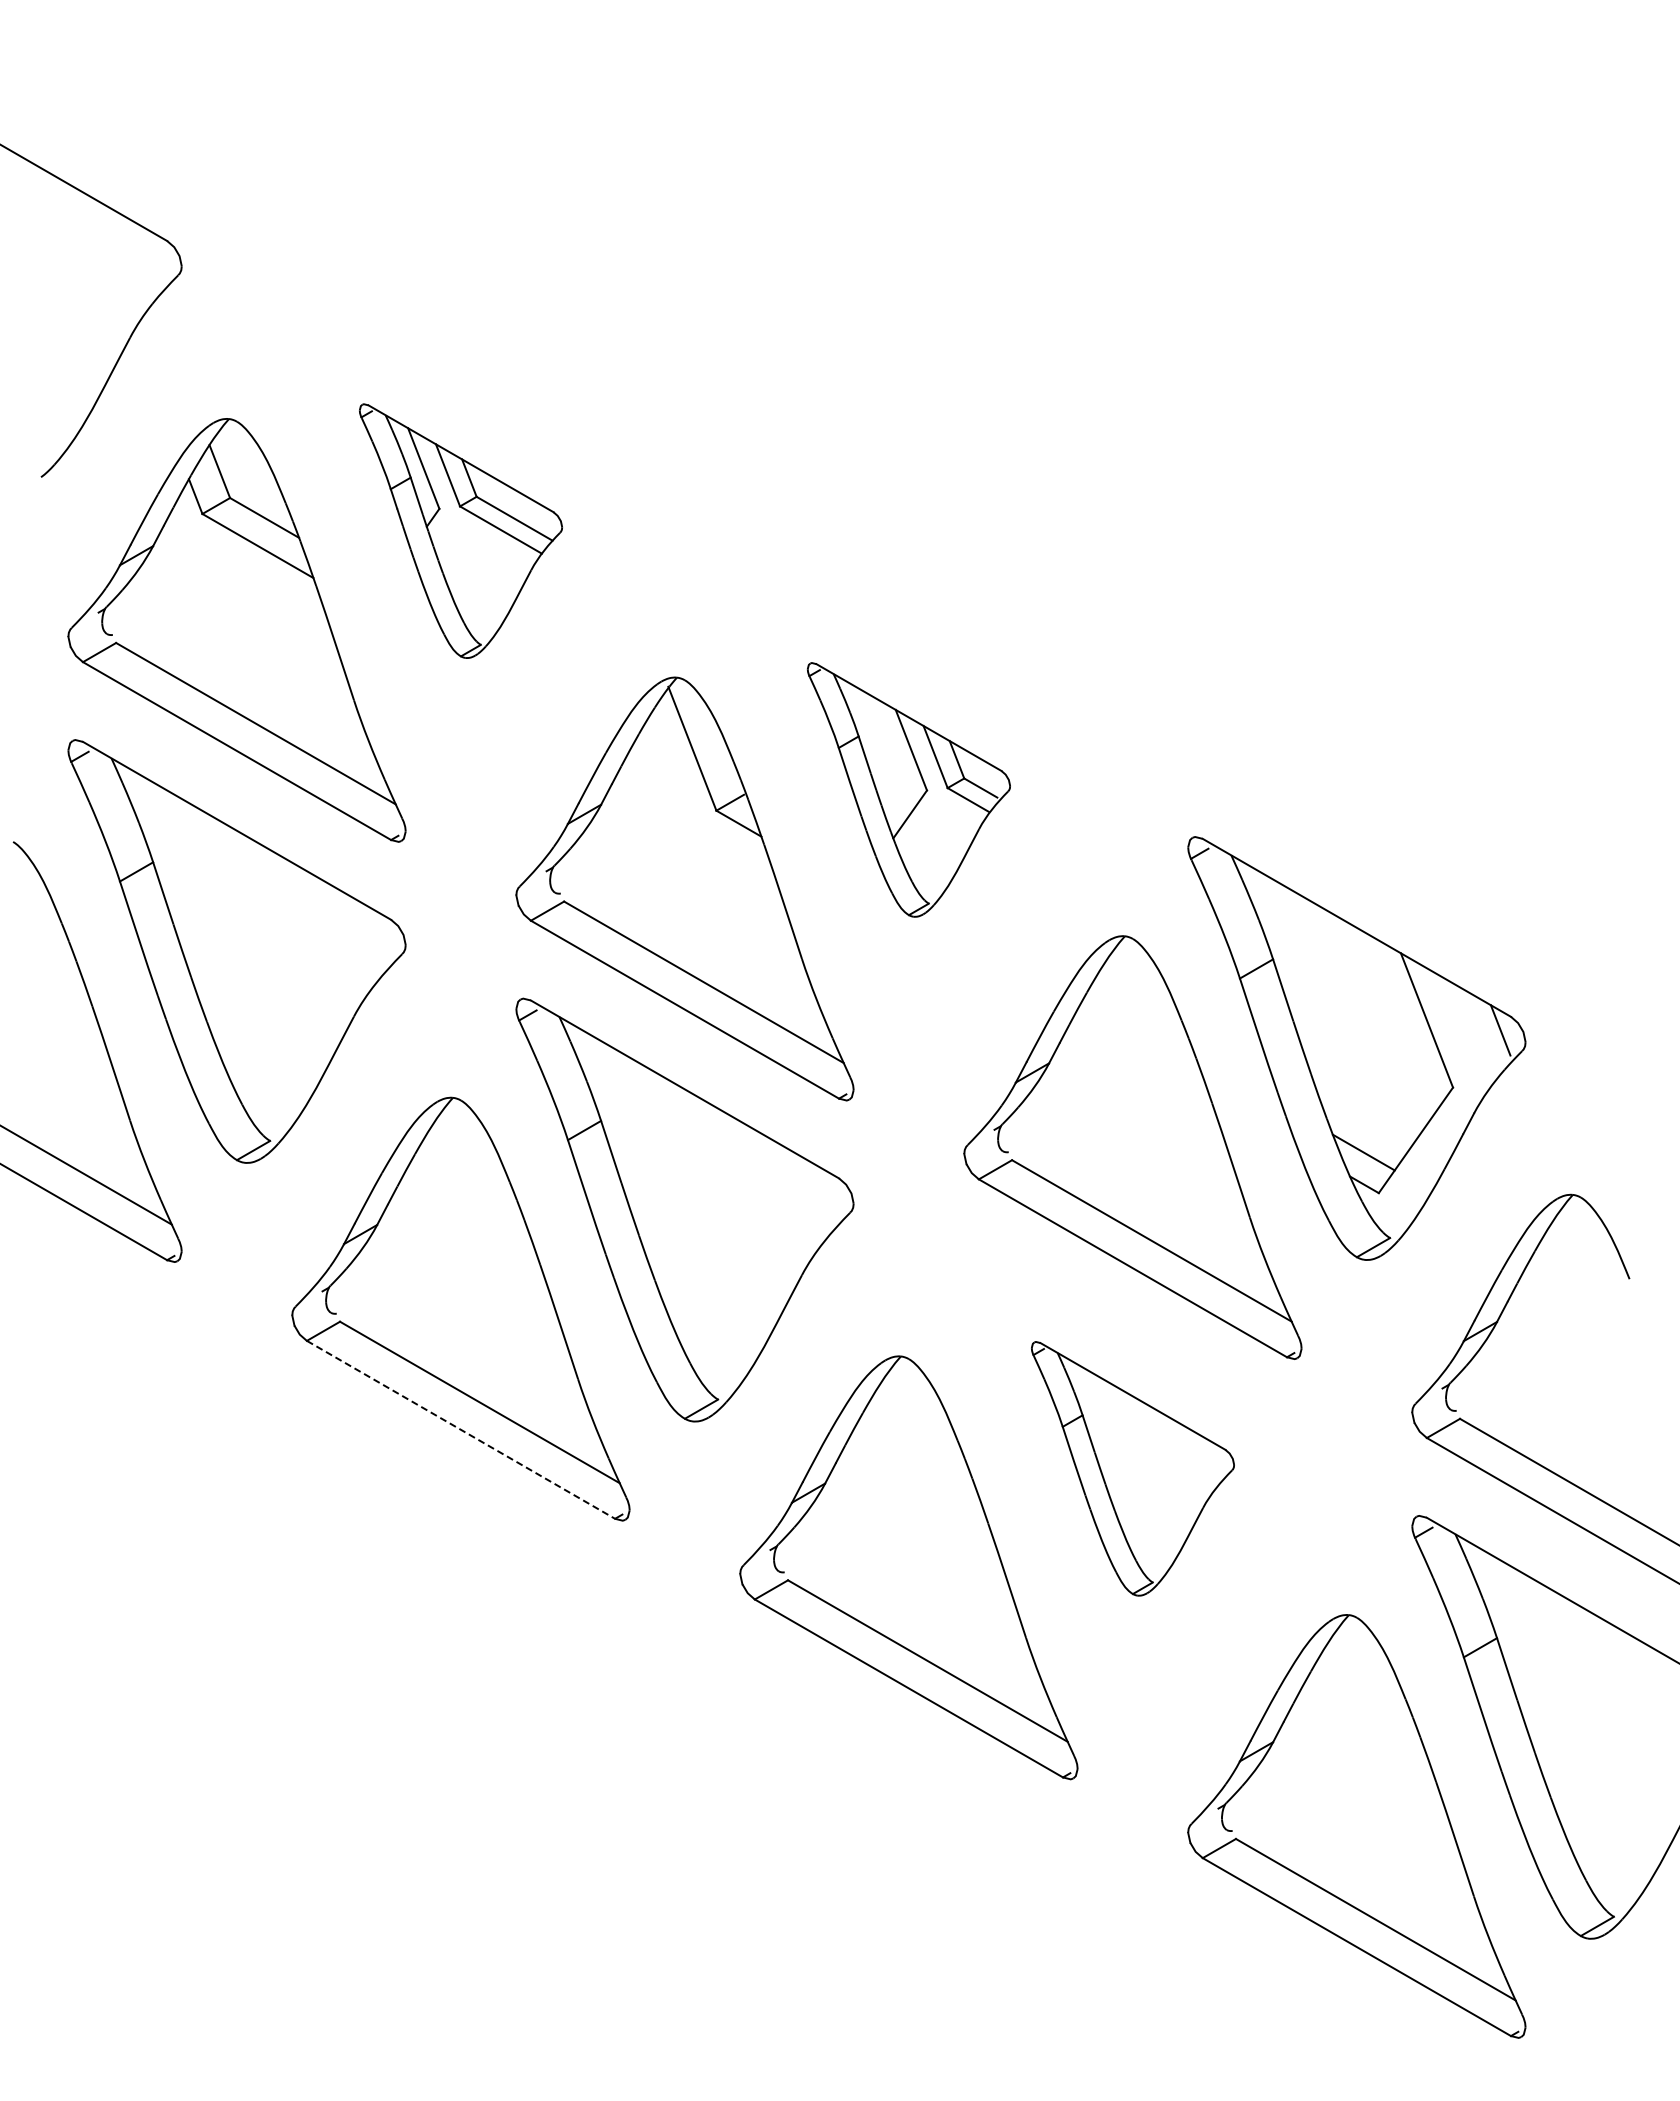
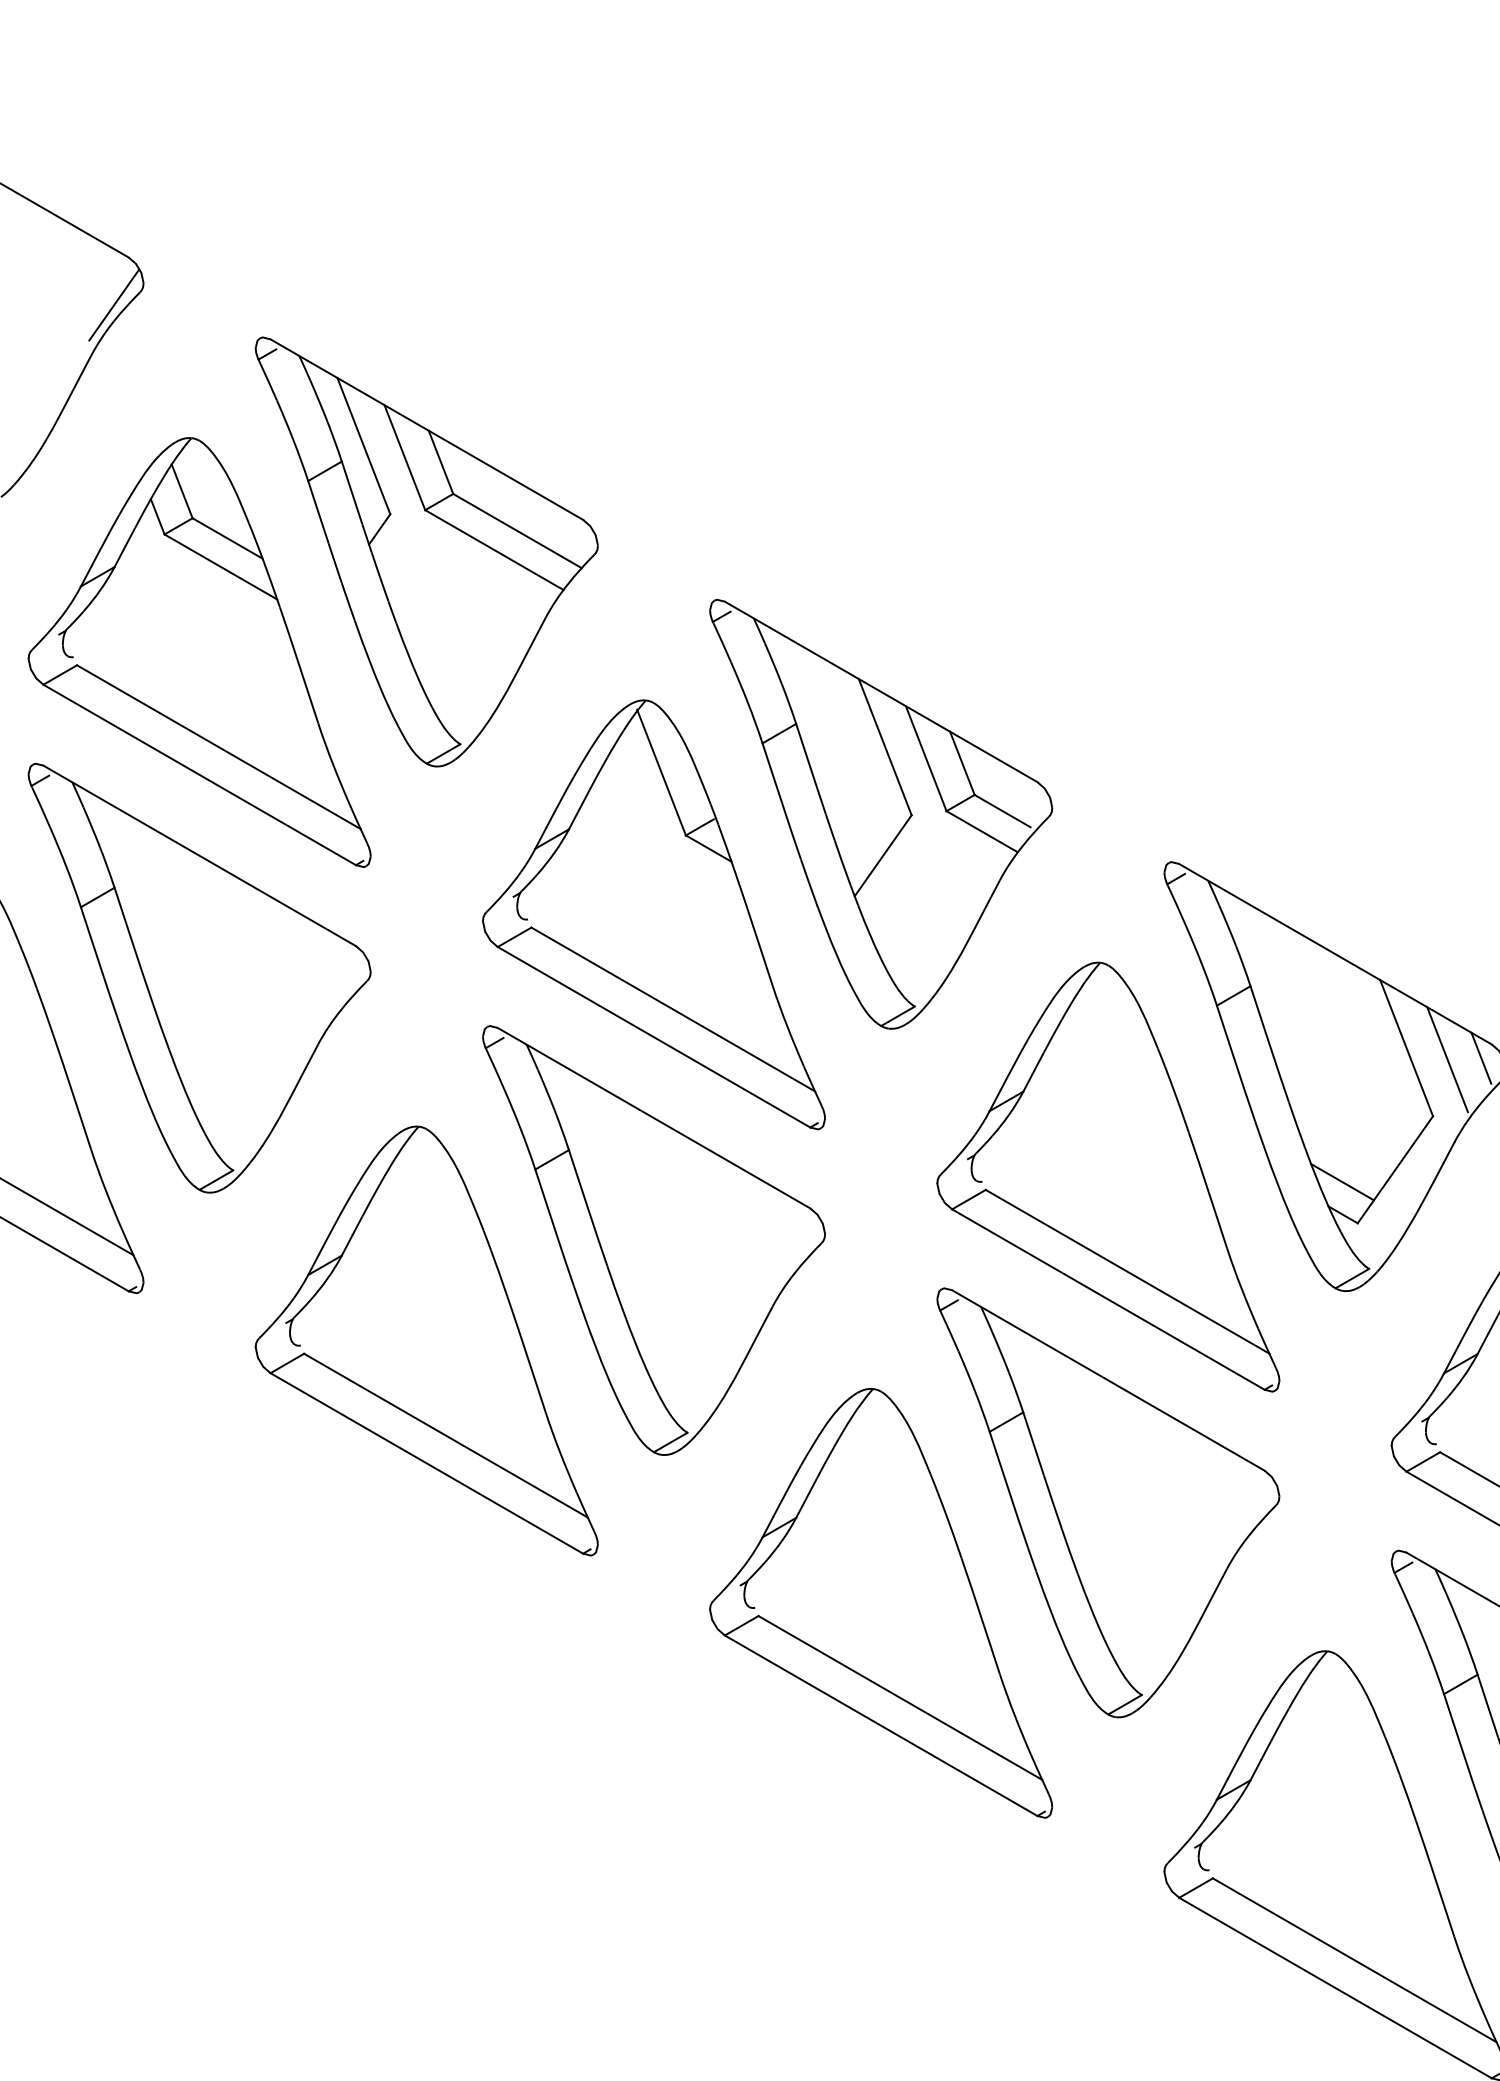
line: (152, 287) -> (113, 304), added
part: (460, 530) -> (426, 551), size x1.67
part: (908, 789) -> (880, 813), size x1.67
line: (1467, 1031) -> (1447, 1059), added
line: (461, 1429) -> (427, 1463), dashed -> solid
part: (1132, 1468) -> (1107, 1502), size x1.67

